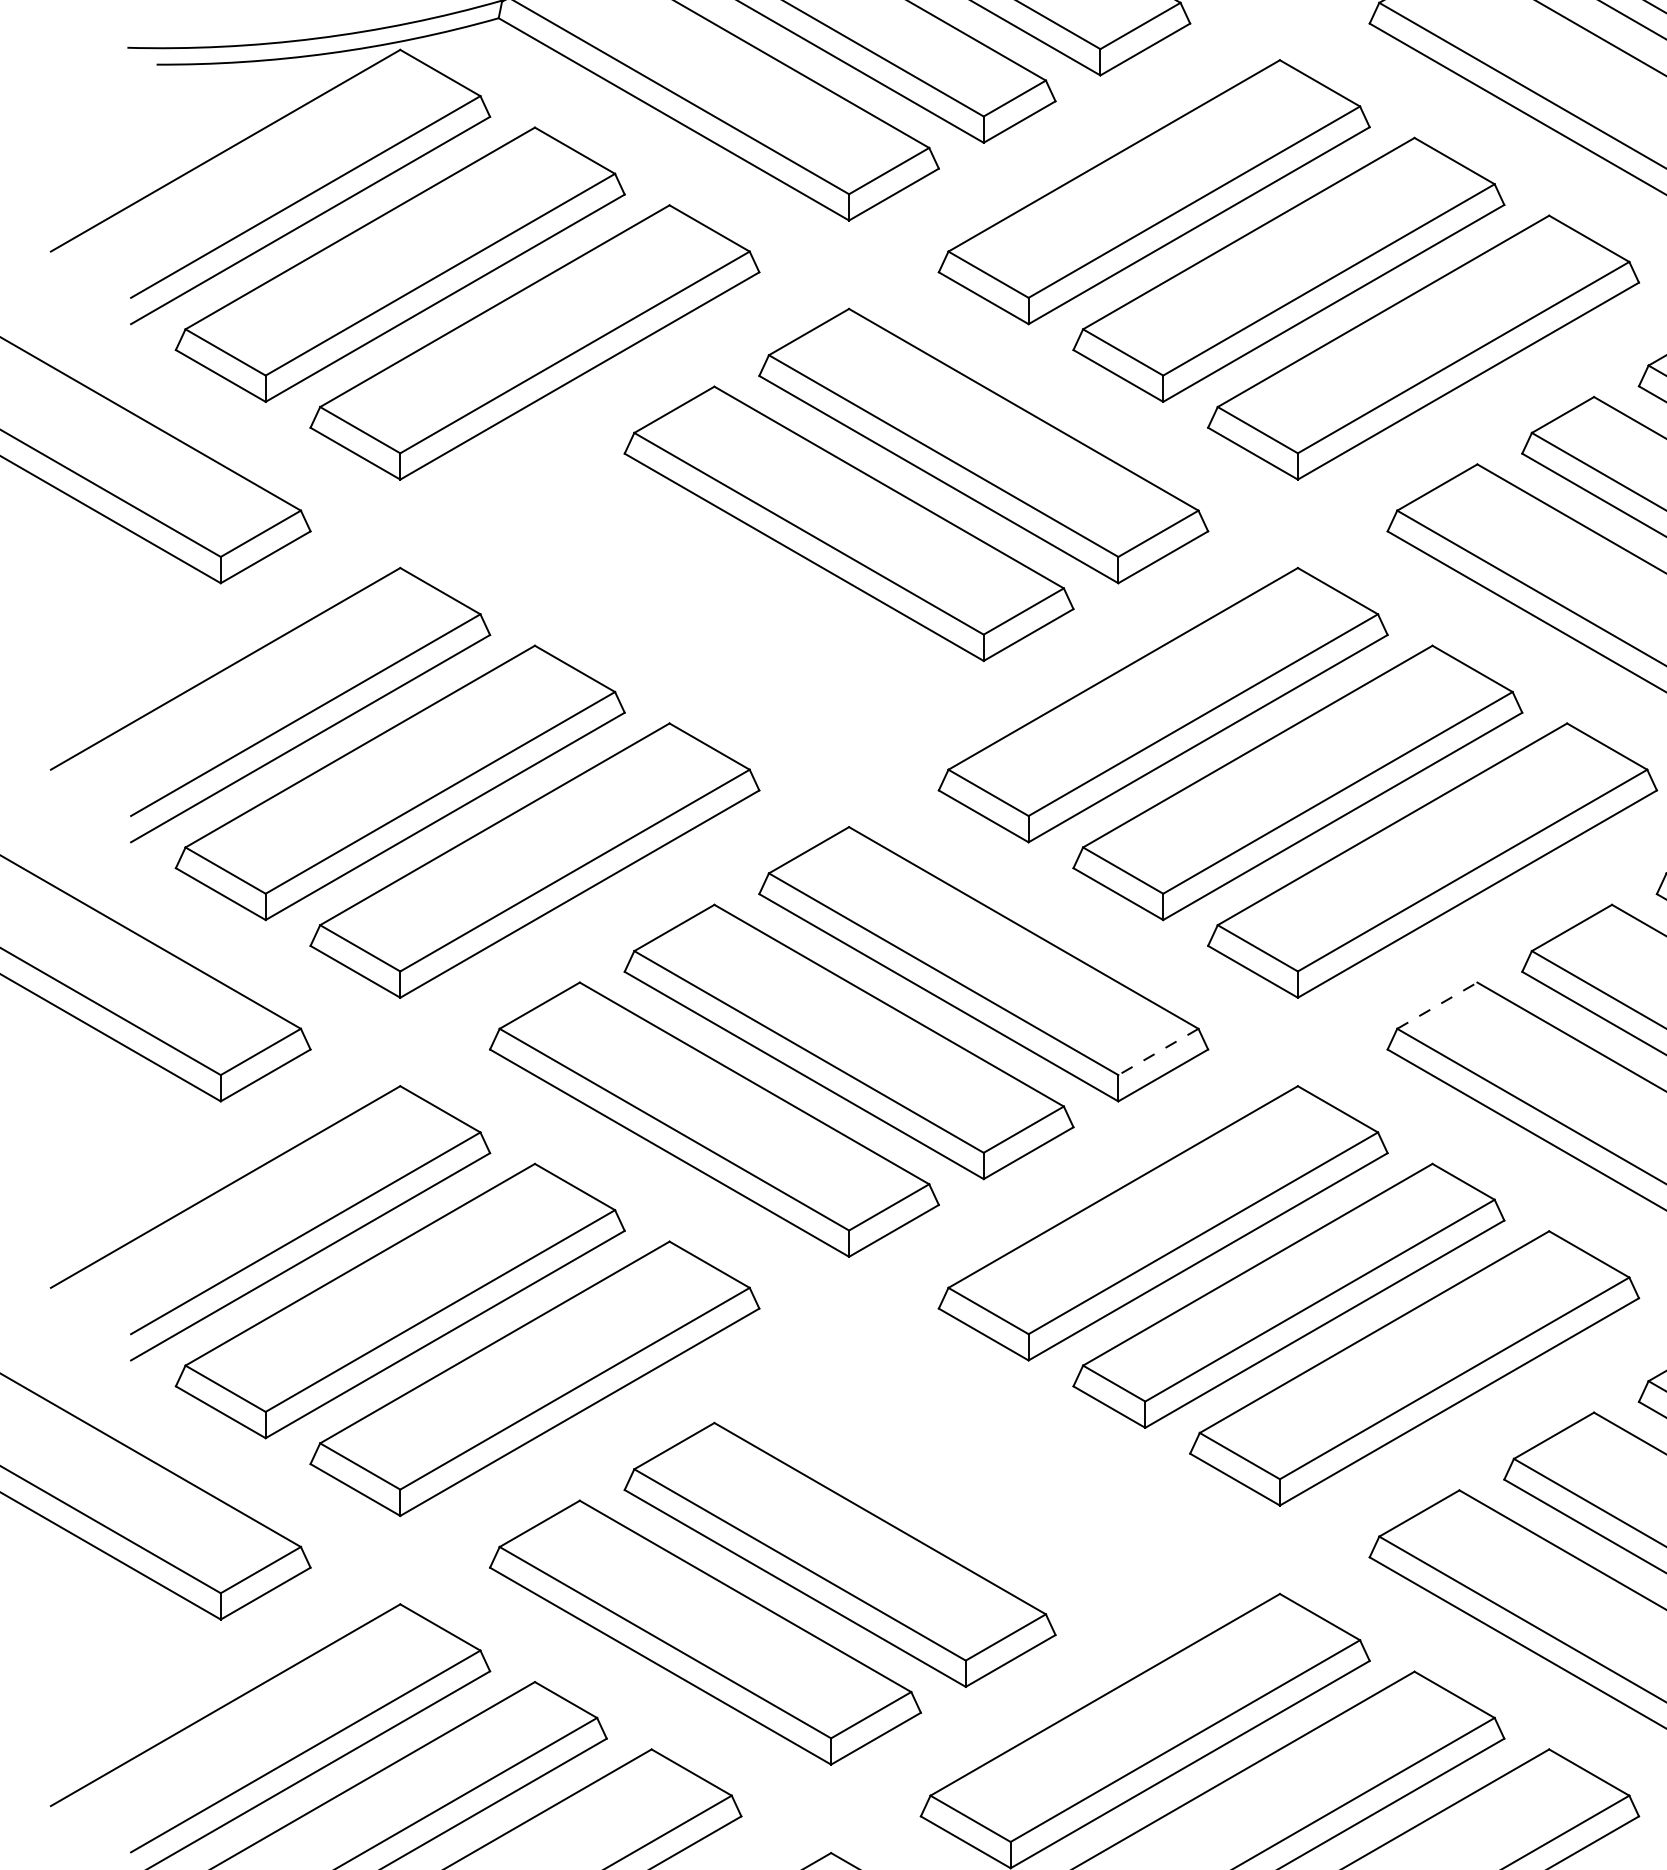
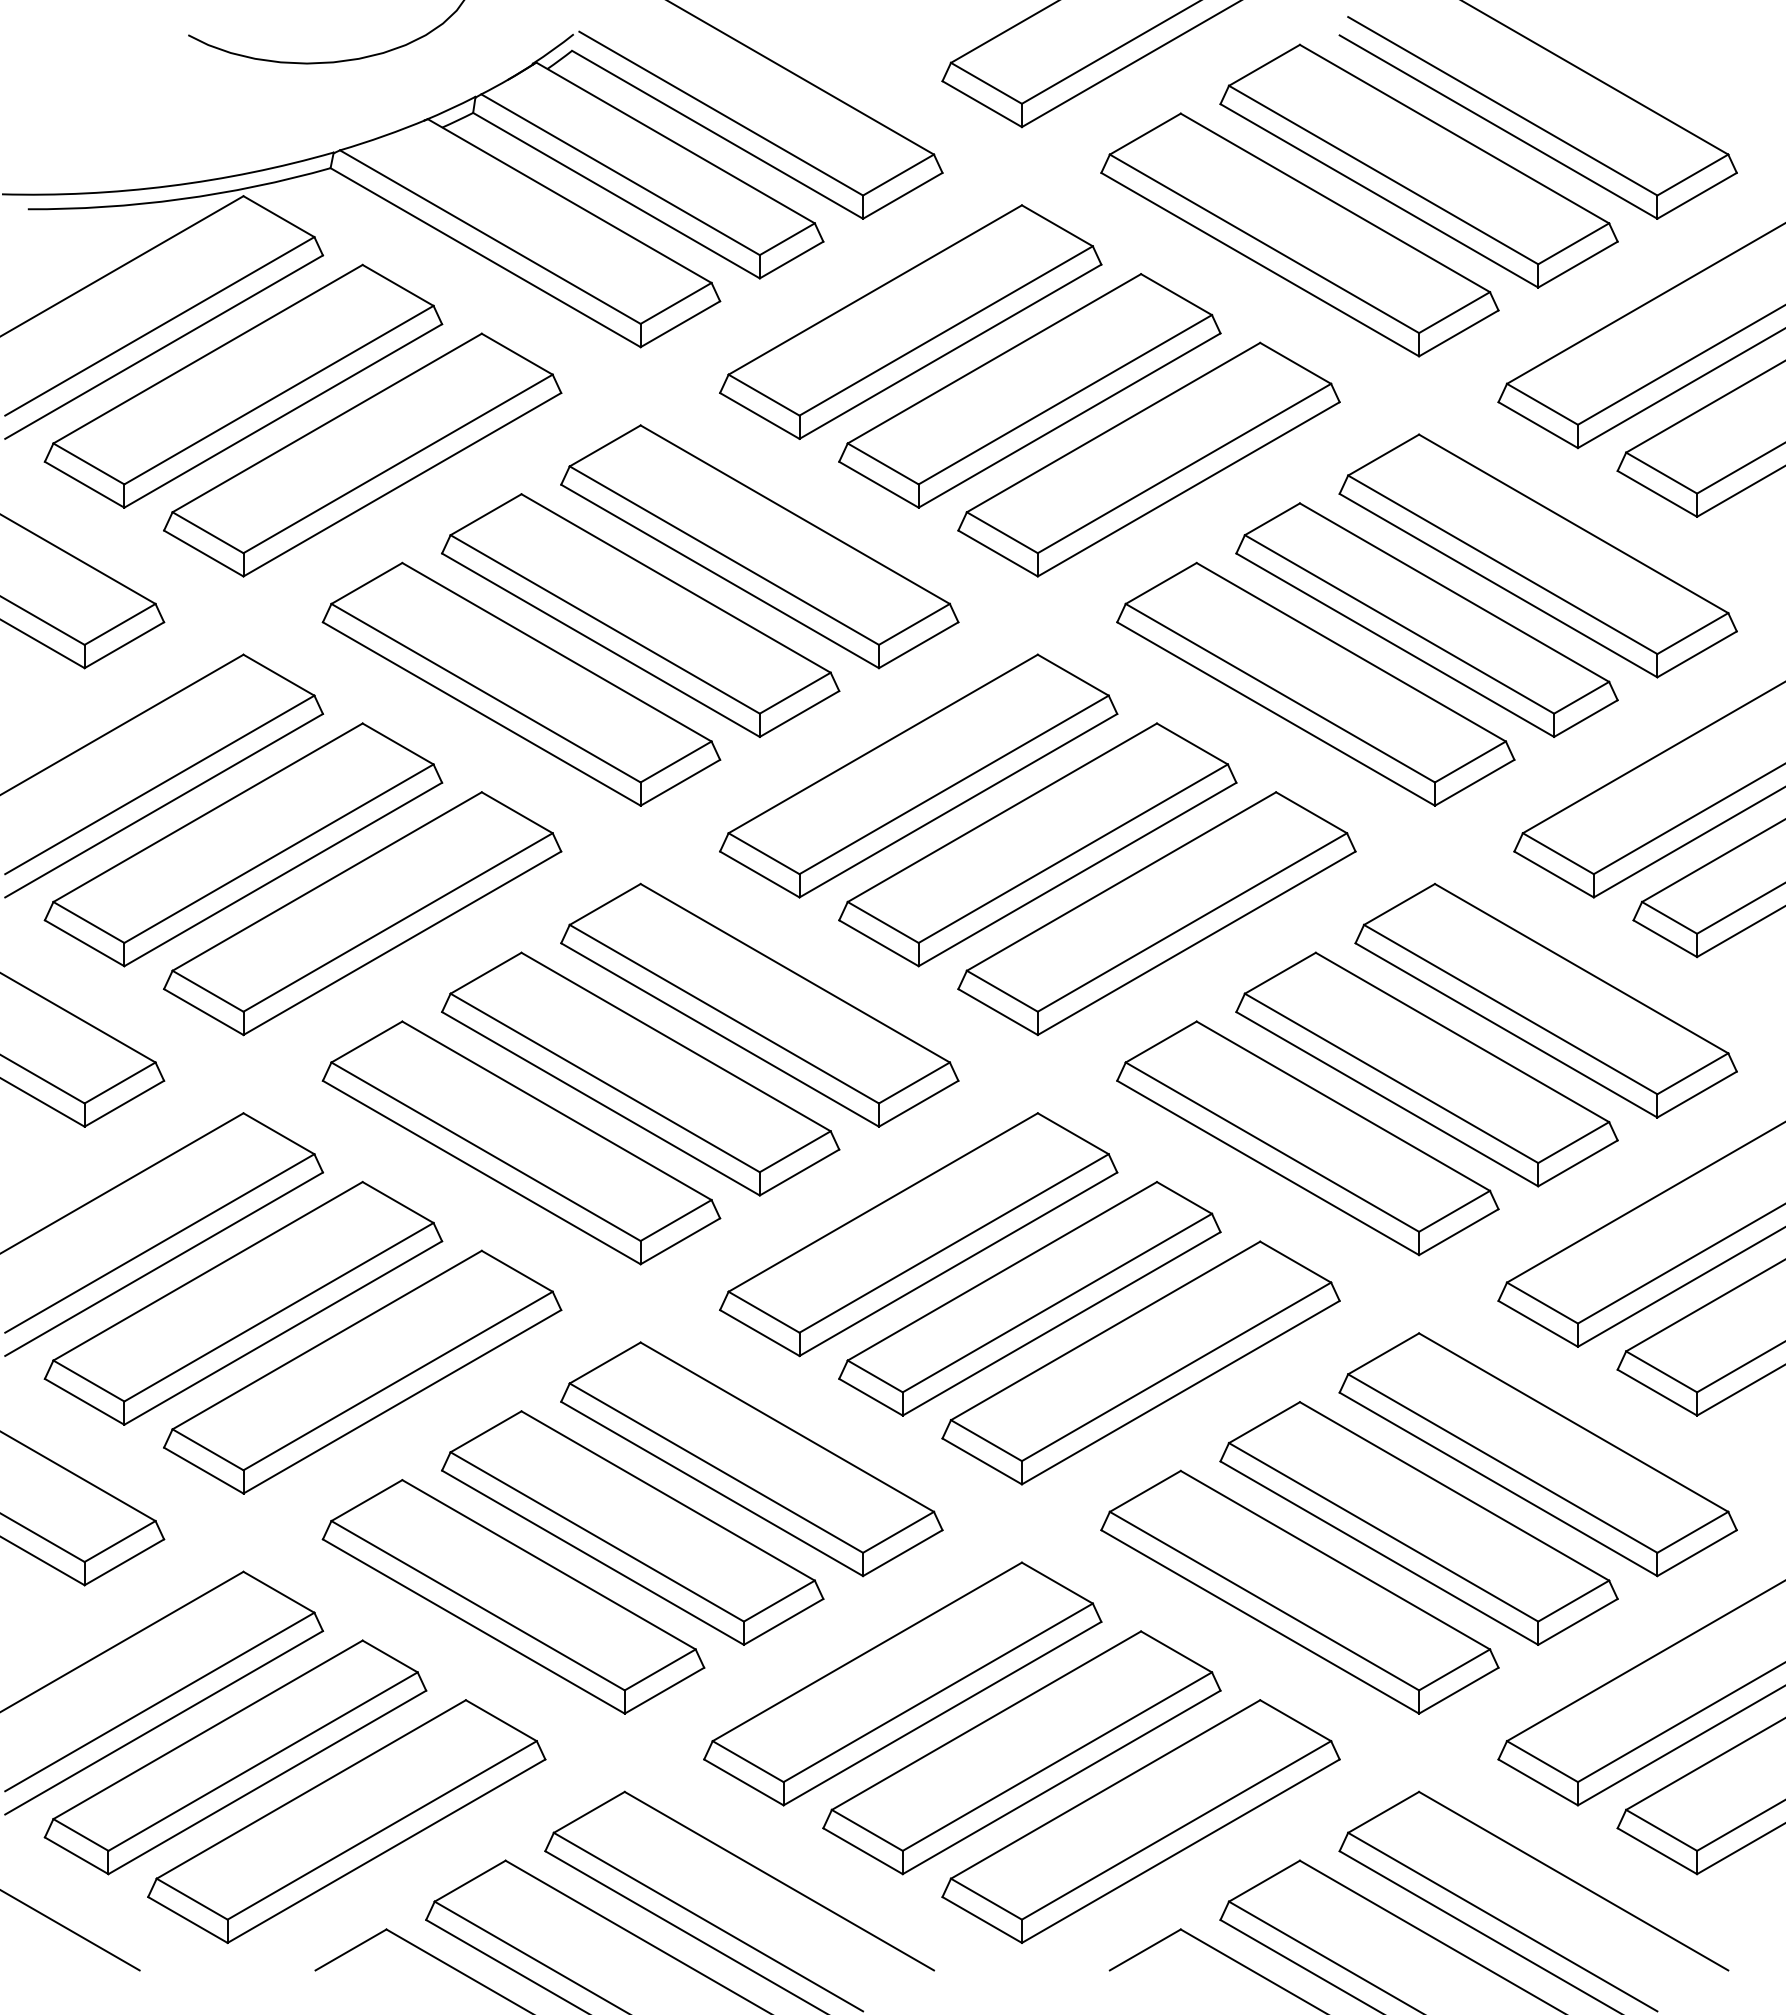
part: (714, 600) -> (521, 683), added
line: (1437, 1006) -> (1161, 1042), dashed -> solid
line: (1158, 1051) -> (914, 1082), dashed -> solid
part: (974, 1477) -> (751, 1459), added

